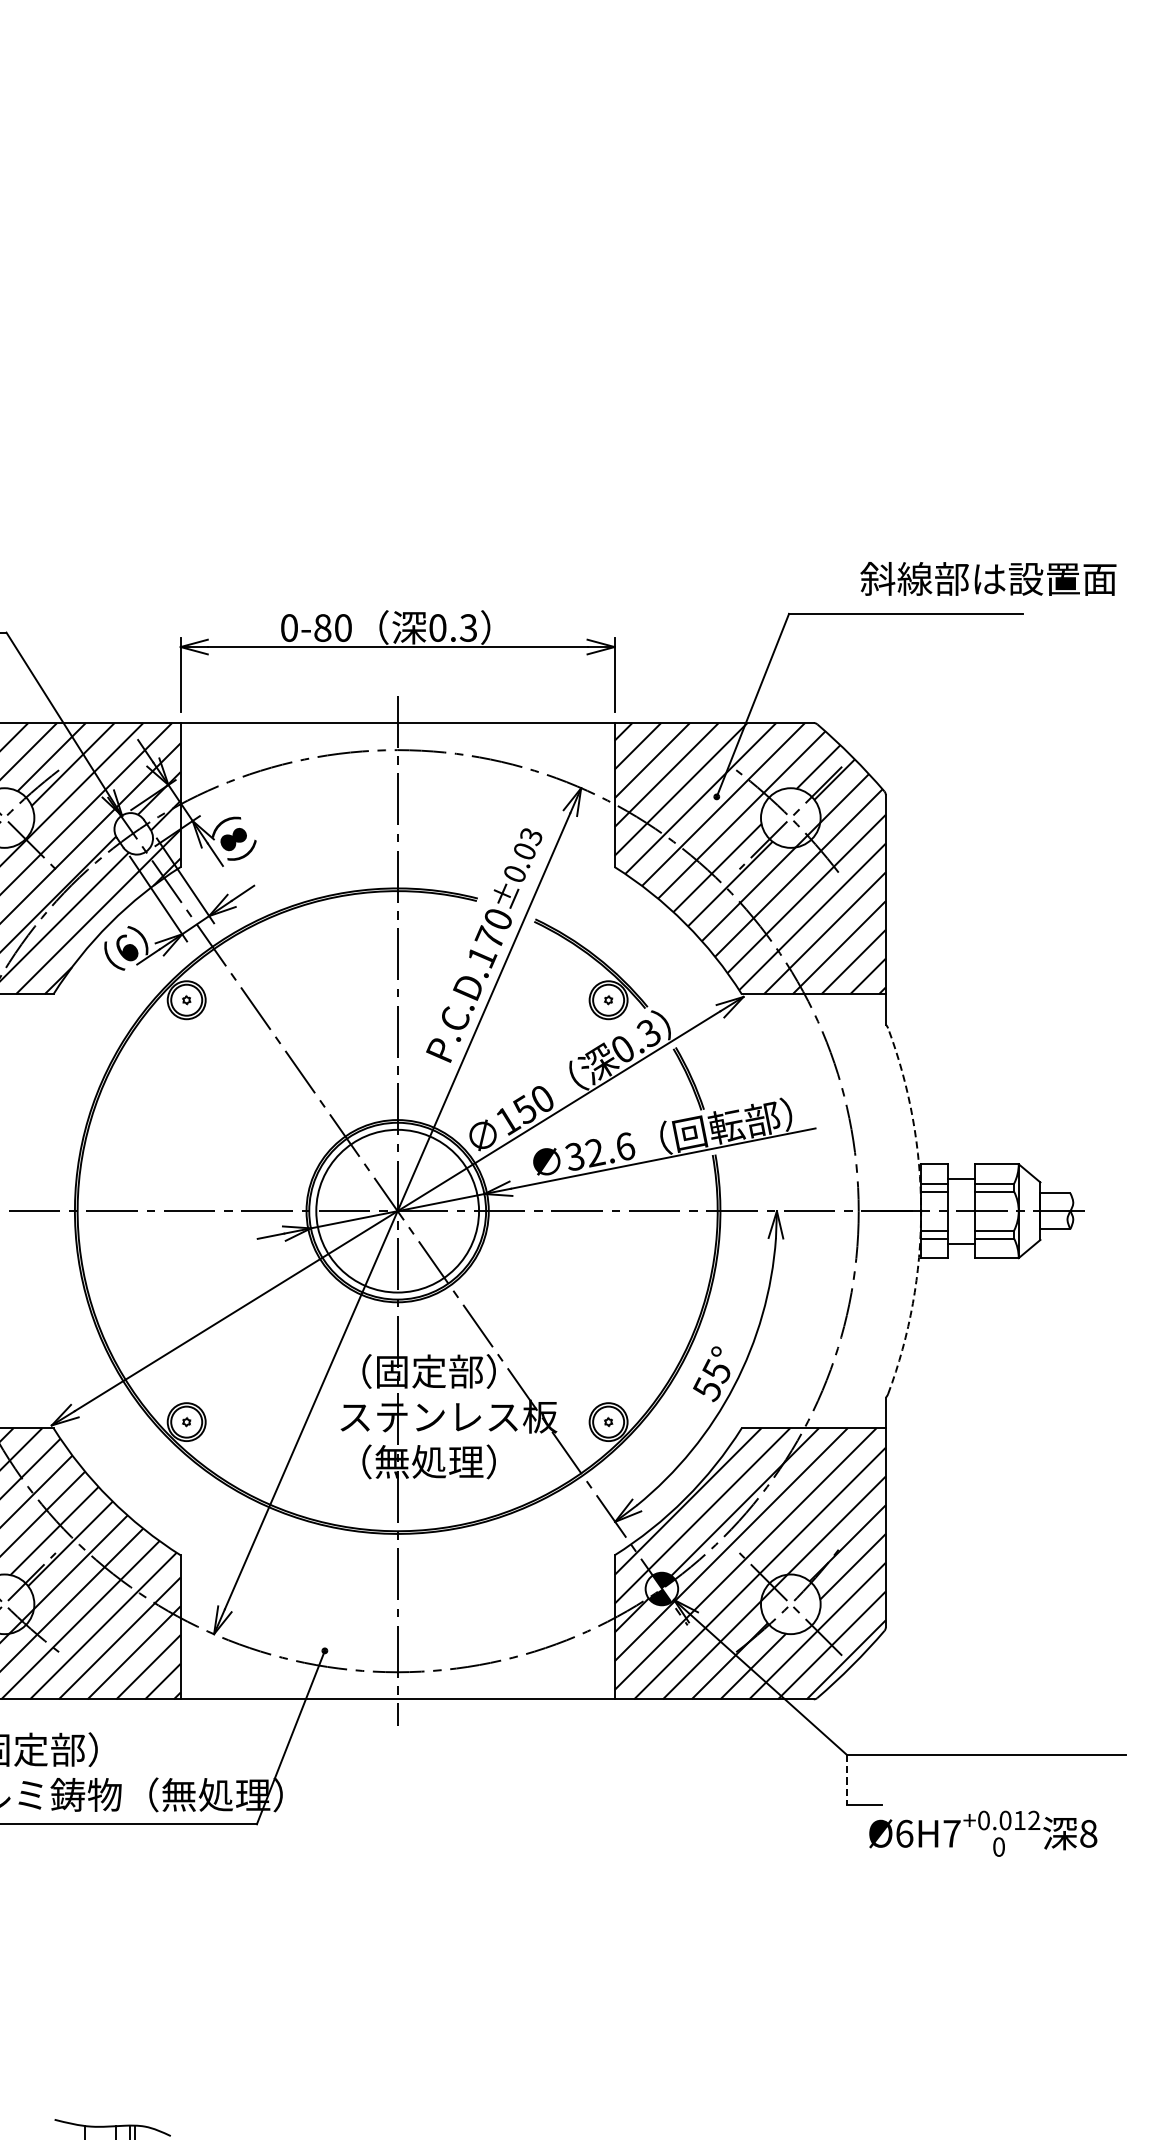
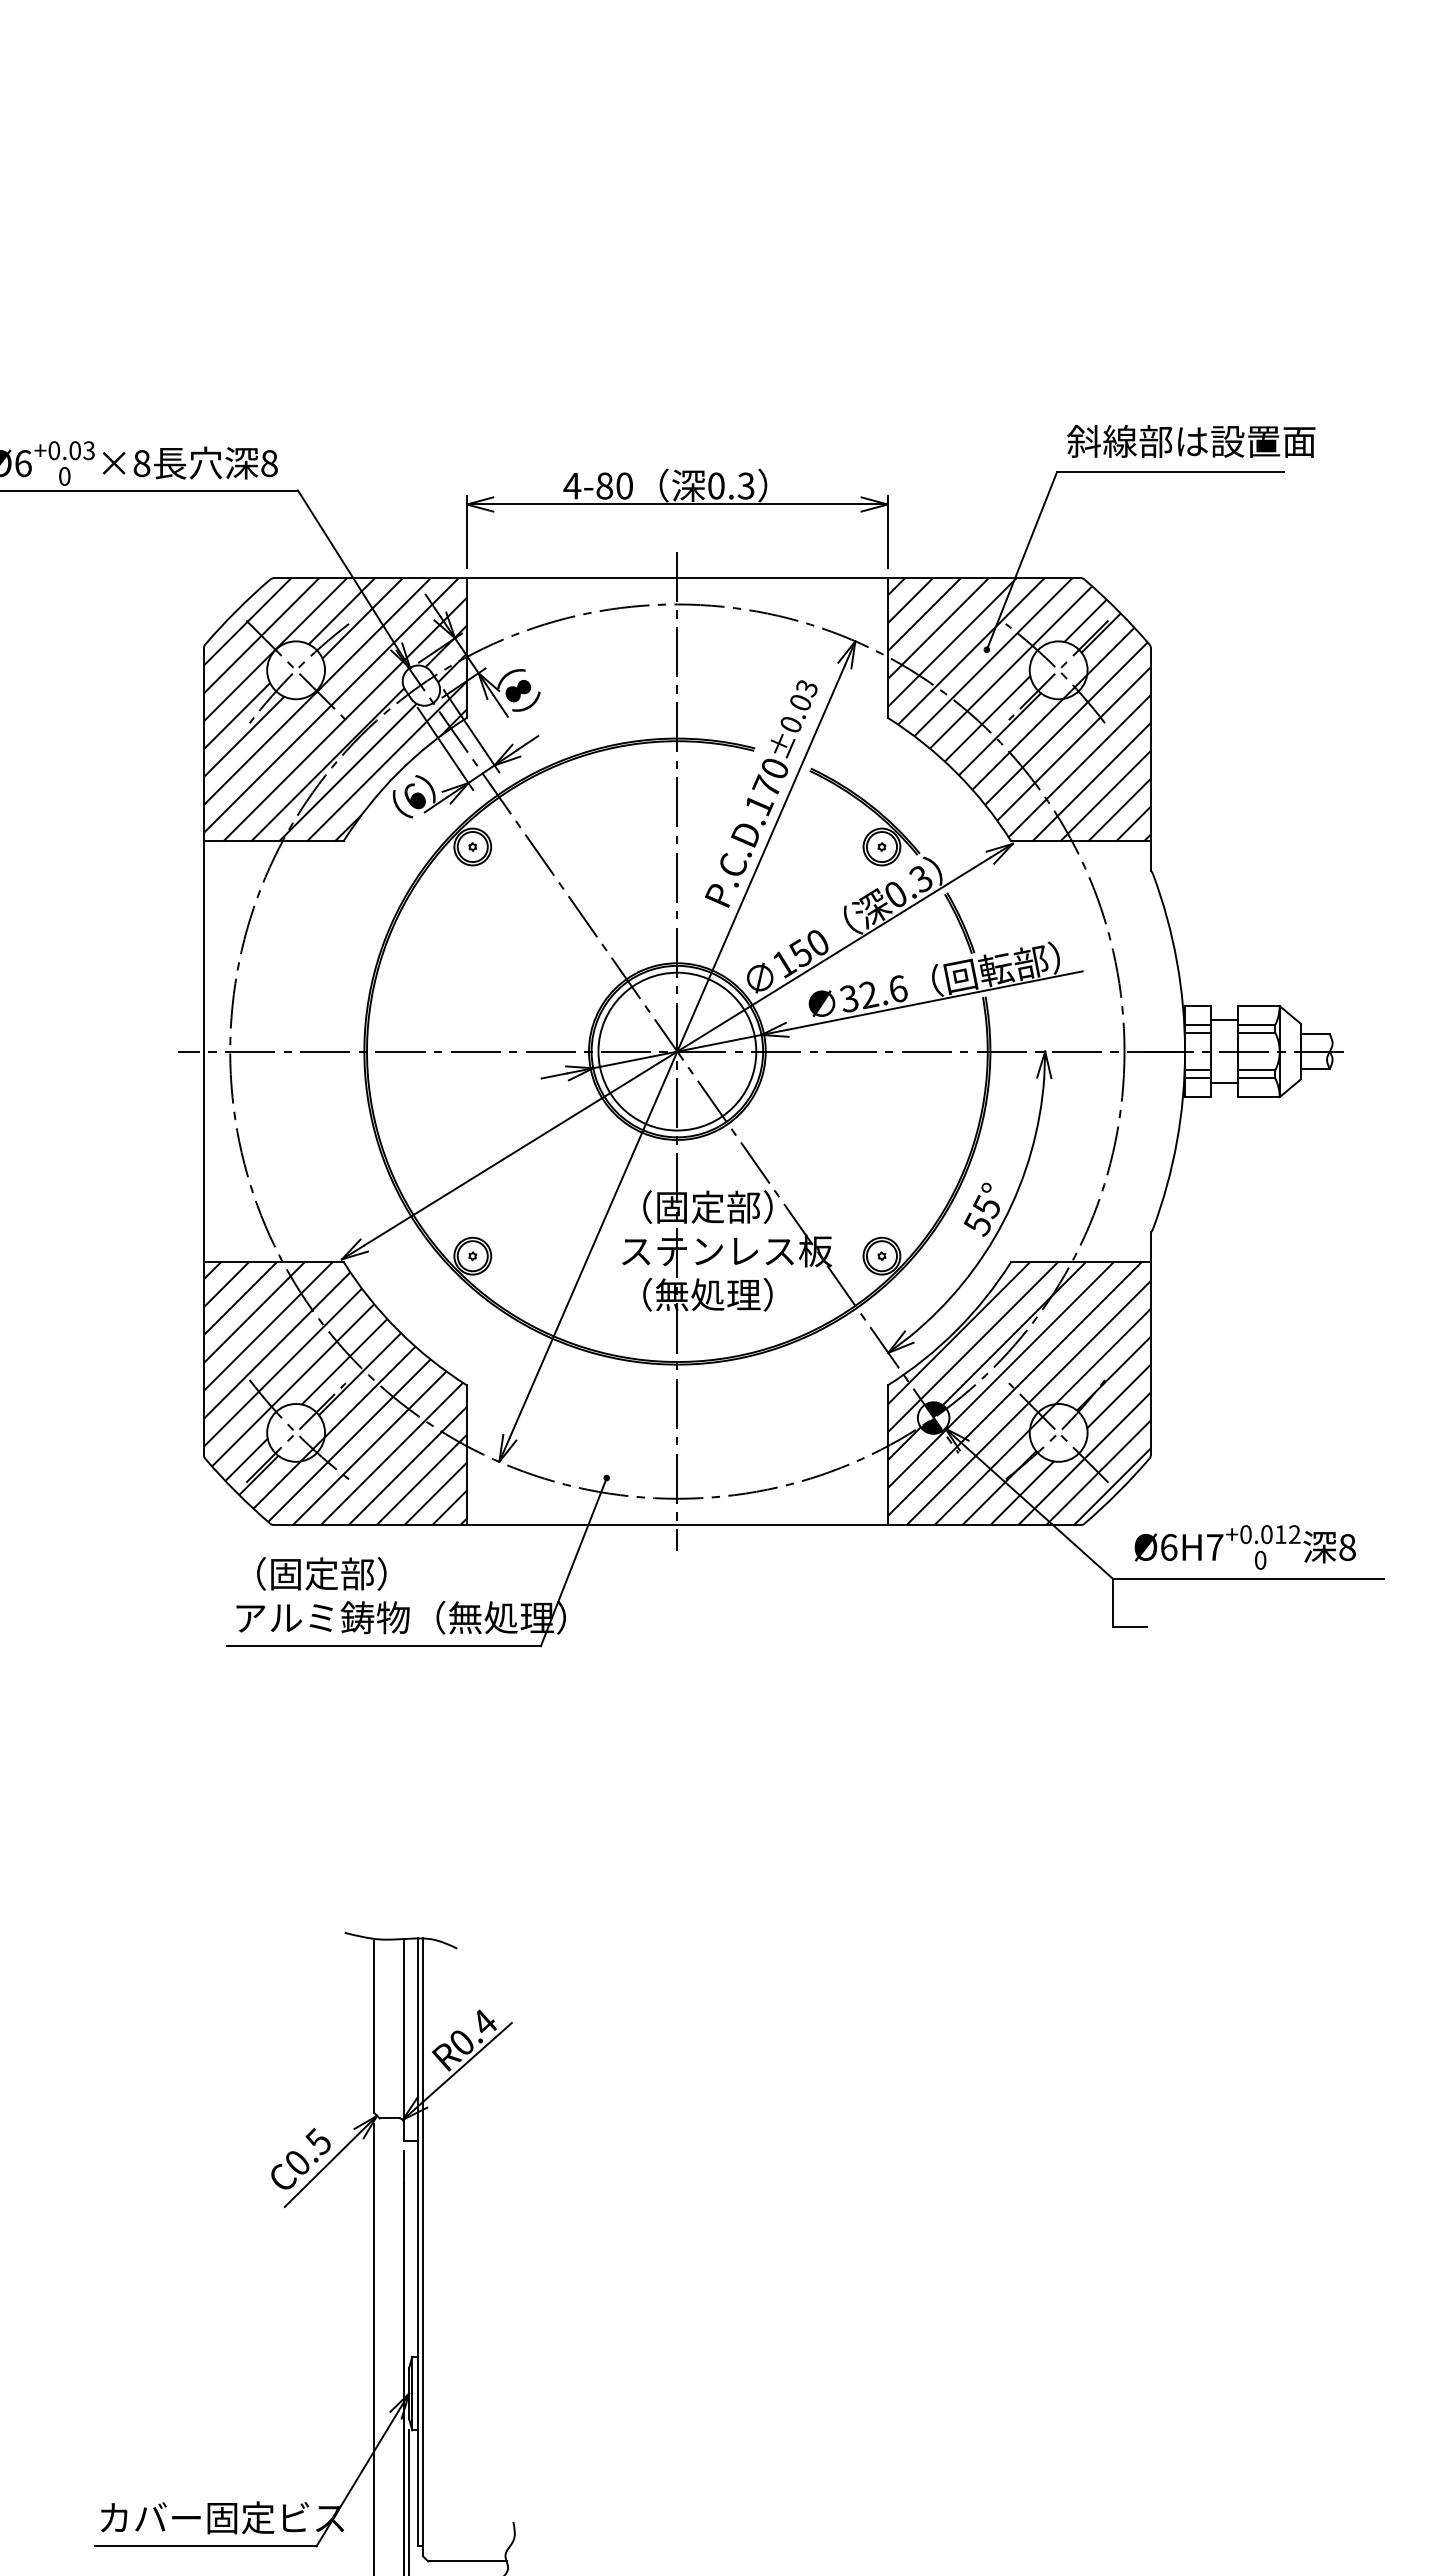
text: (988, 579) -> (1191, 441), moved
text: (289, 627) -> (572, 485), 0-80 -> 4-80
arc: (921, 1211) -> (1185, 1051), dashed -> solid
line: (846, 1780) -> (1112, 1603), dashed -> solid
text: (982, 1833) -> (1244, 1547), moved

